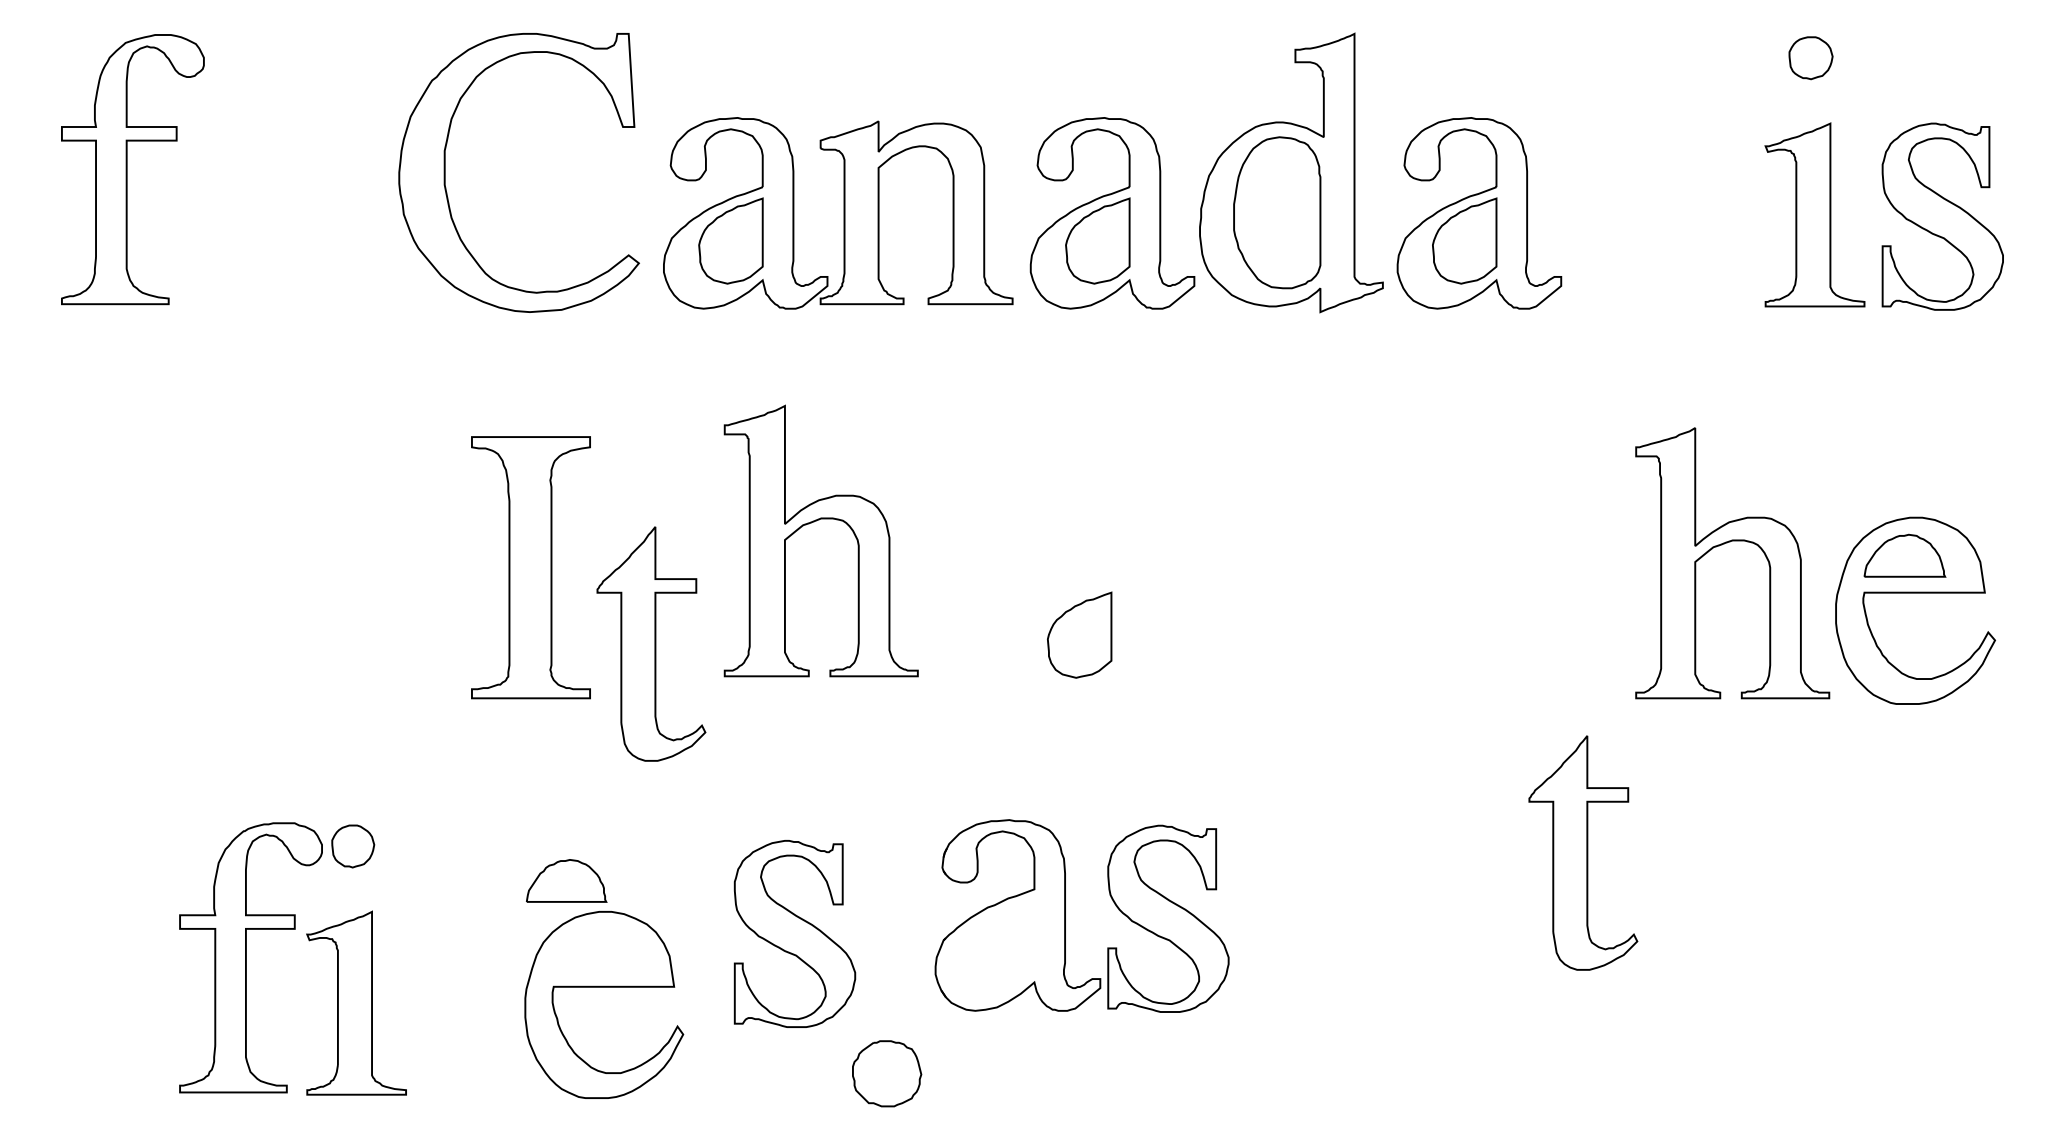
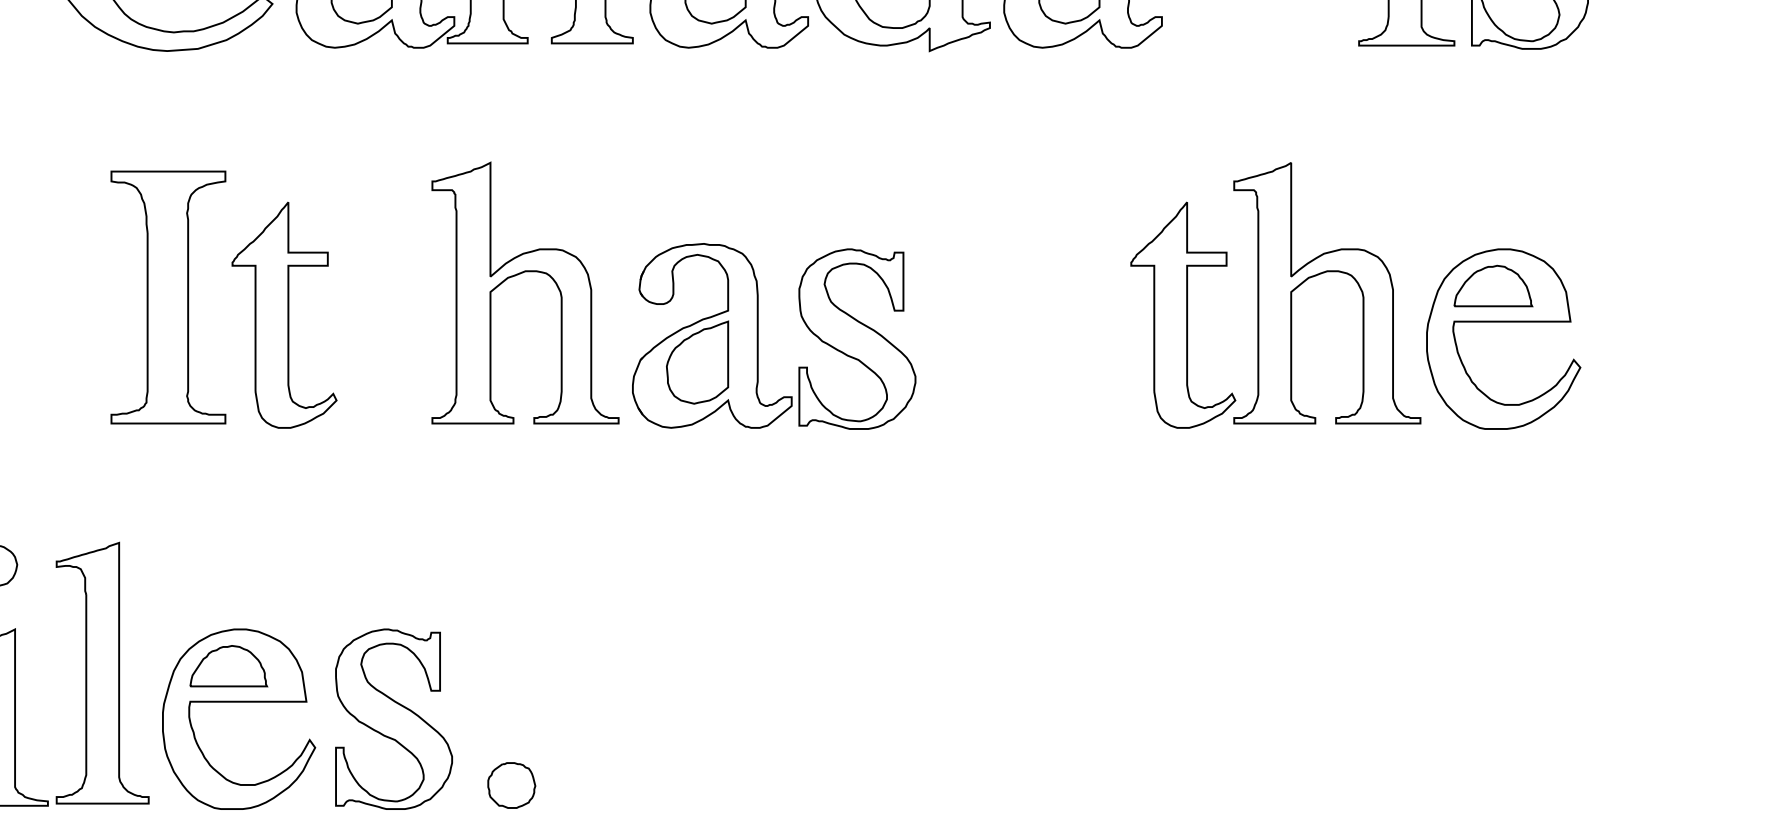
part: (814, 522) -> (518, 275), moved
part: (651, 643) -> (284, 314), moved
part: (1583, 852) -> (1183, 314), moved
part: (566, 880) -> (228, 665), moved
part: (1065, 915) -> (758, 335), moved
part: (794, 933) -> (393, 718), moved
part: (462, 957) -> (102, 673), added
part: (886, 1073) -> (511, 785), size x0.71

